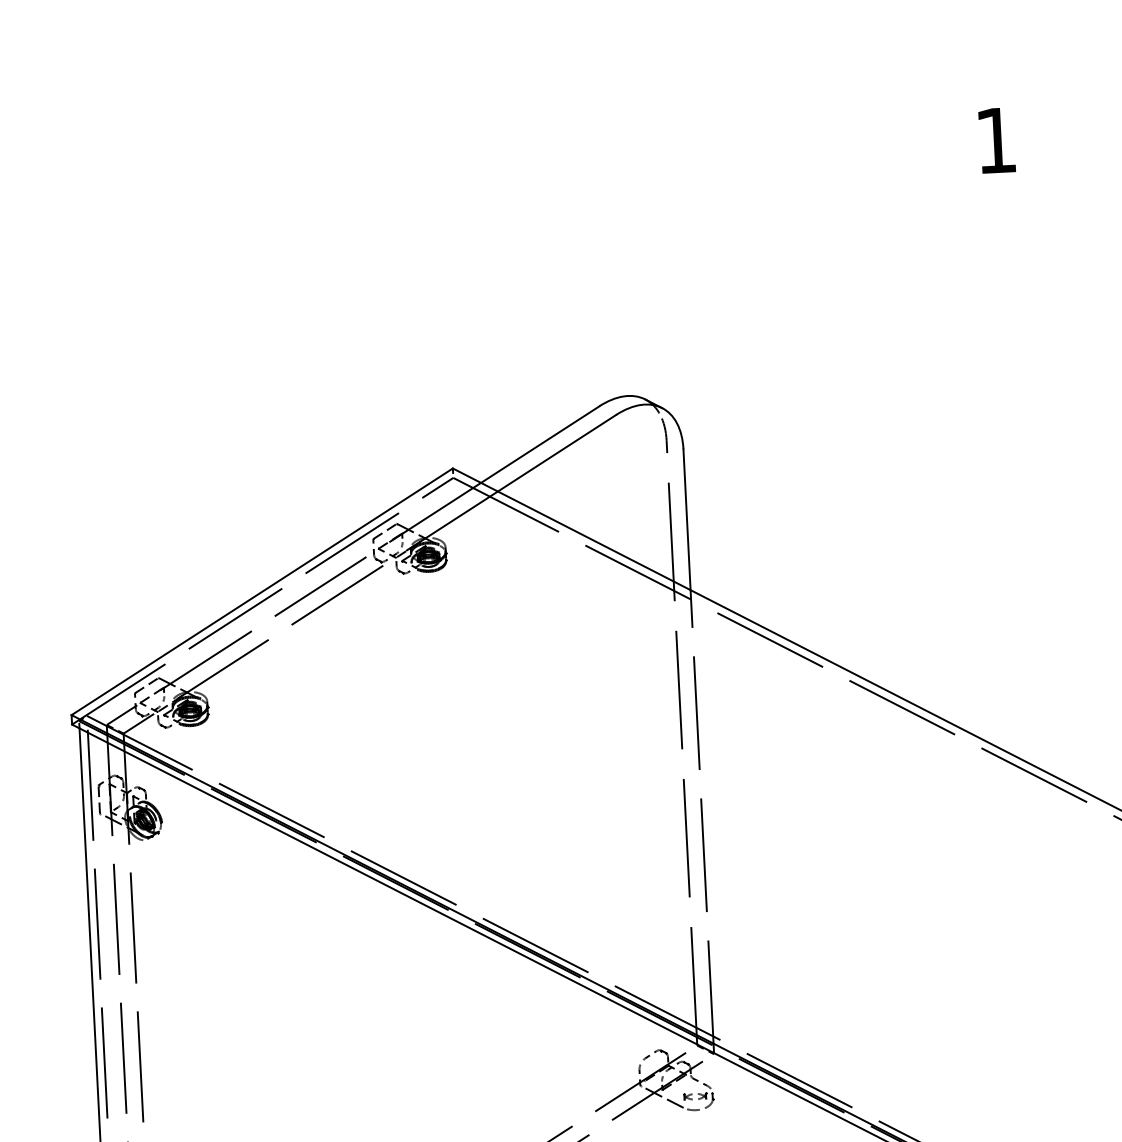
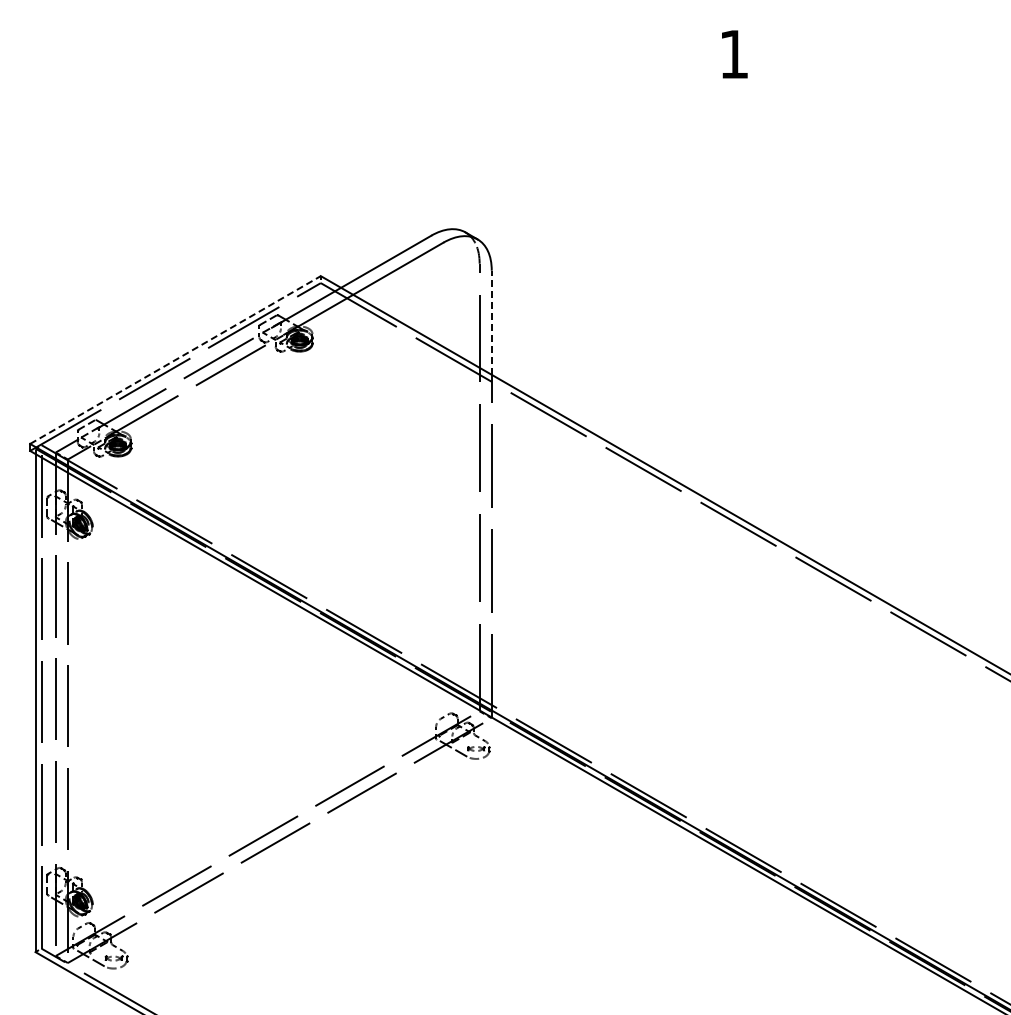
line: (686, 519) -> (491, 322), solid -> dashed
line: (262, 592) -> (175, 360), solid -> dashed

